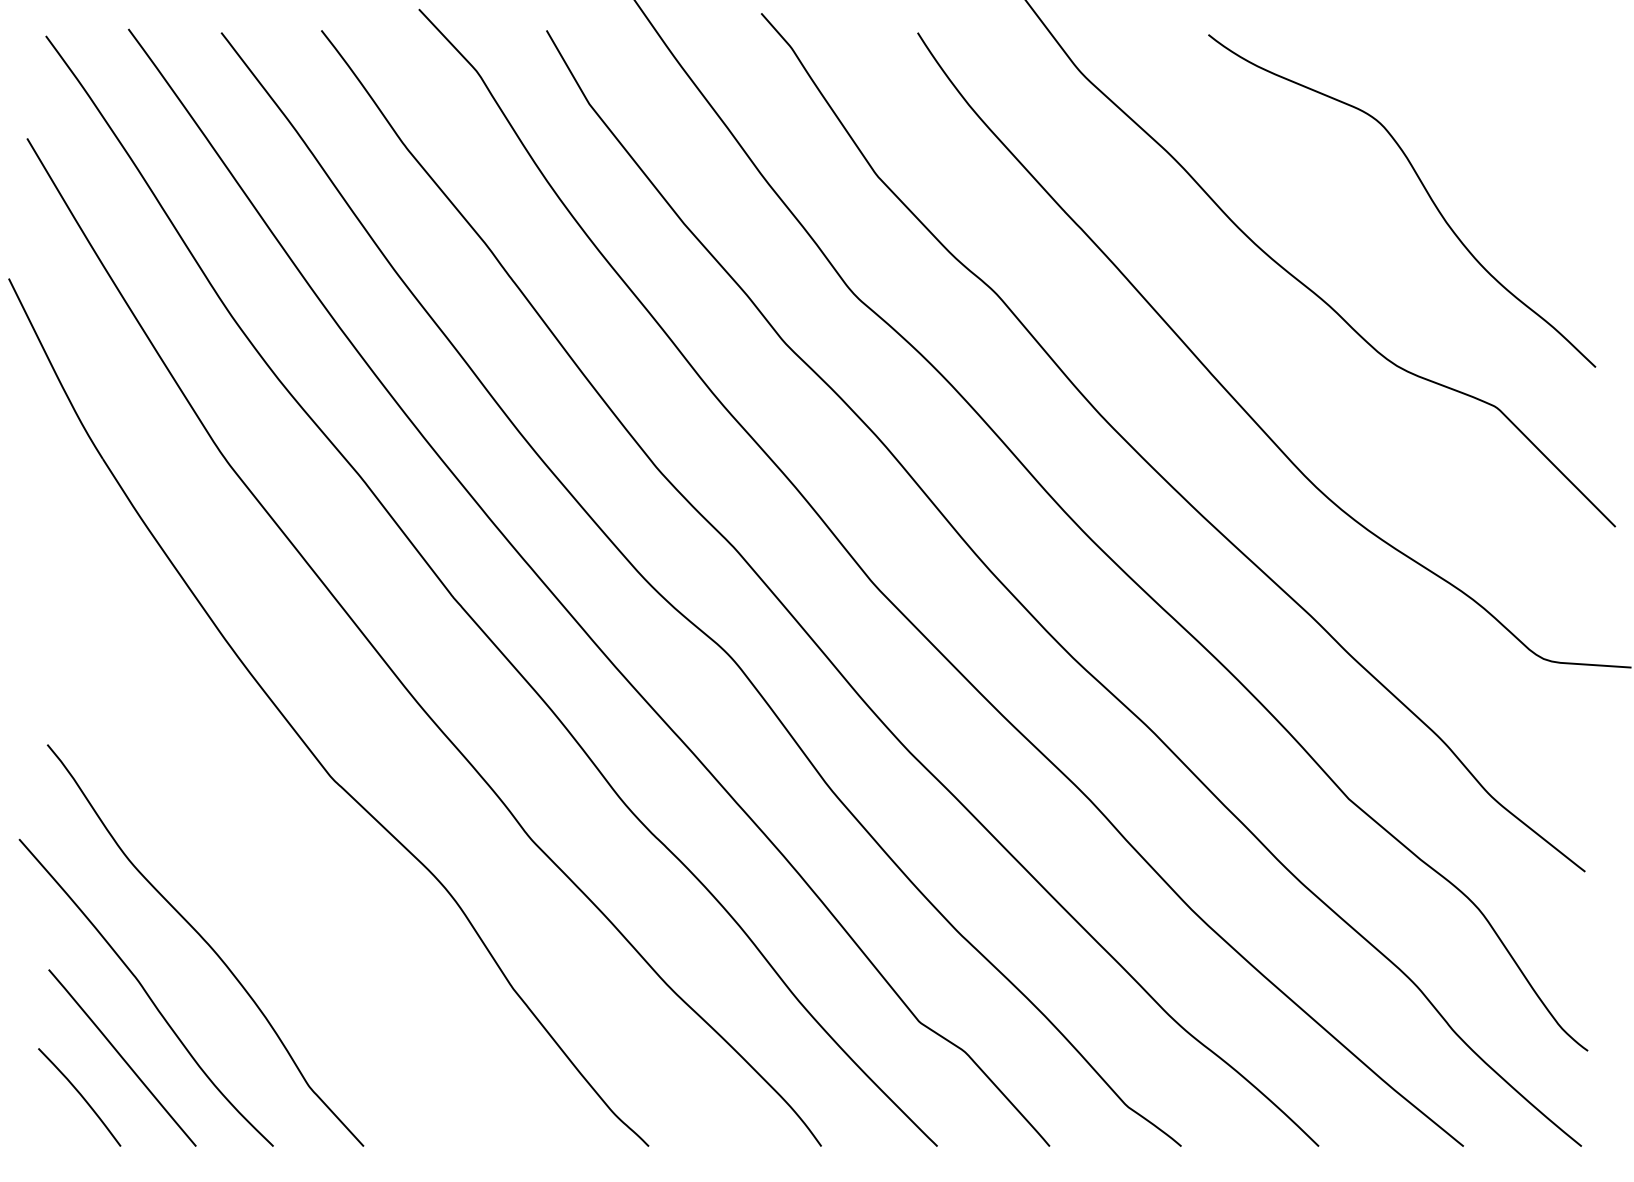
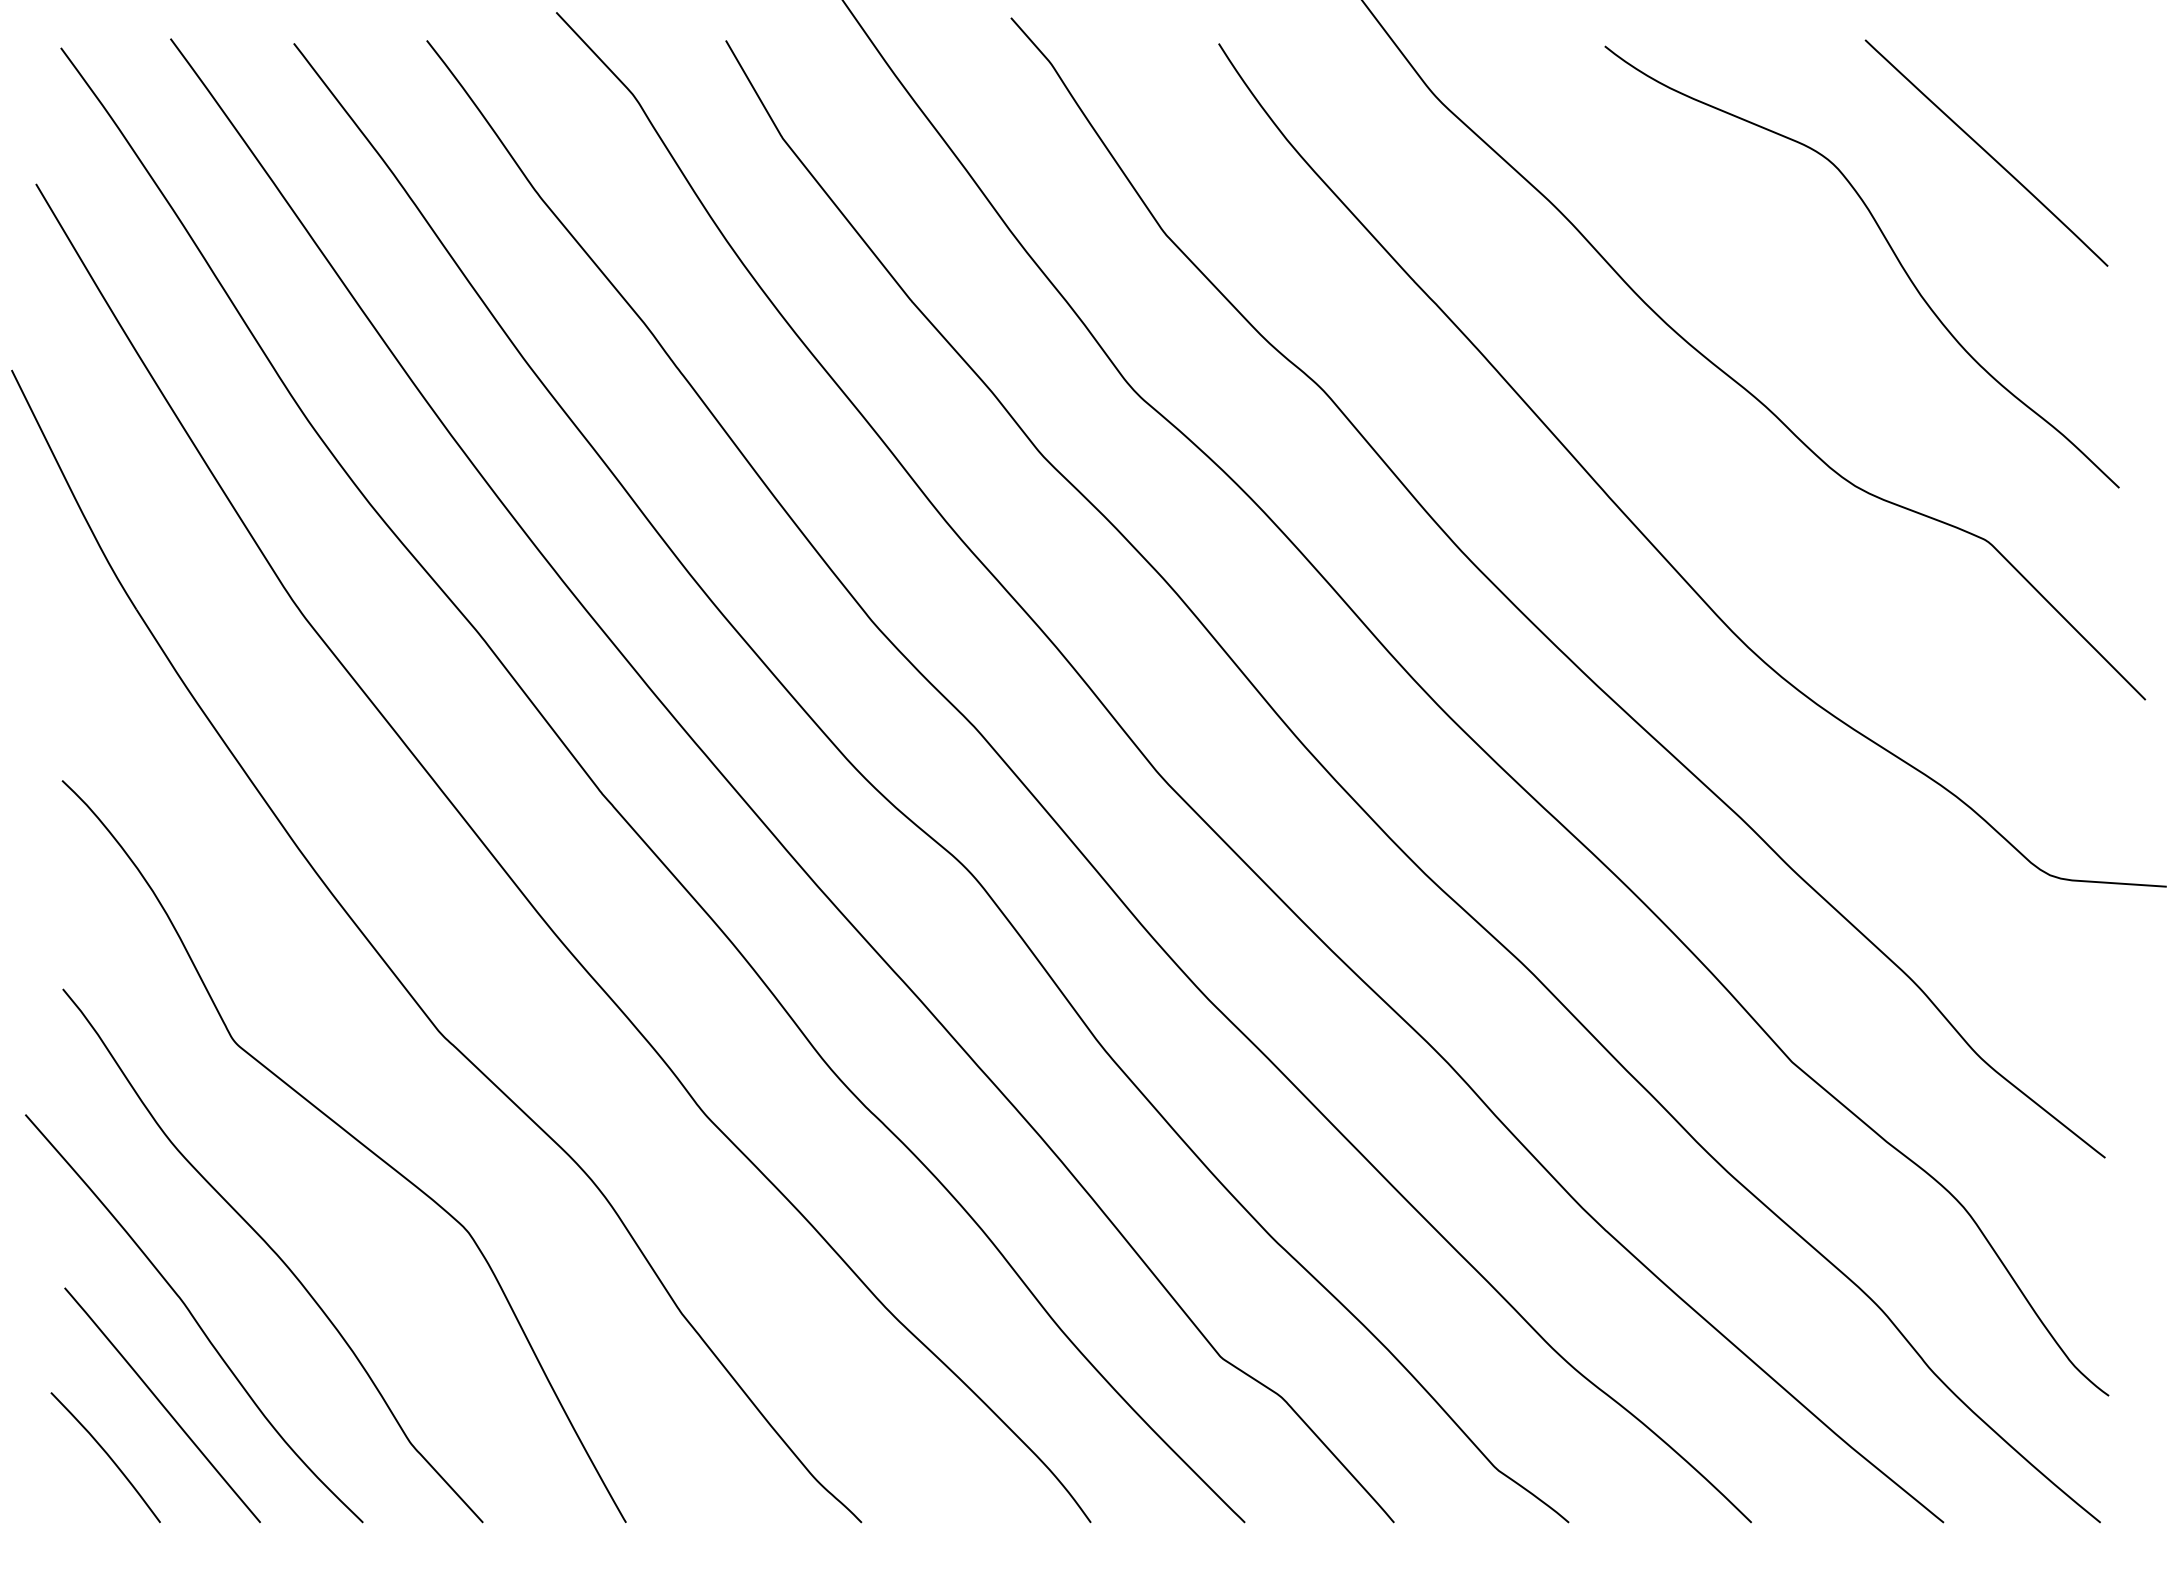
curve: (1495, 114) -> (1986, 152), added
curve: (264, 856) -> (351, 1137), added

